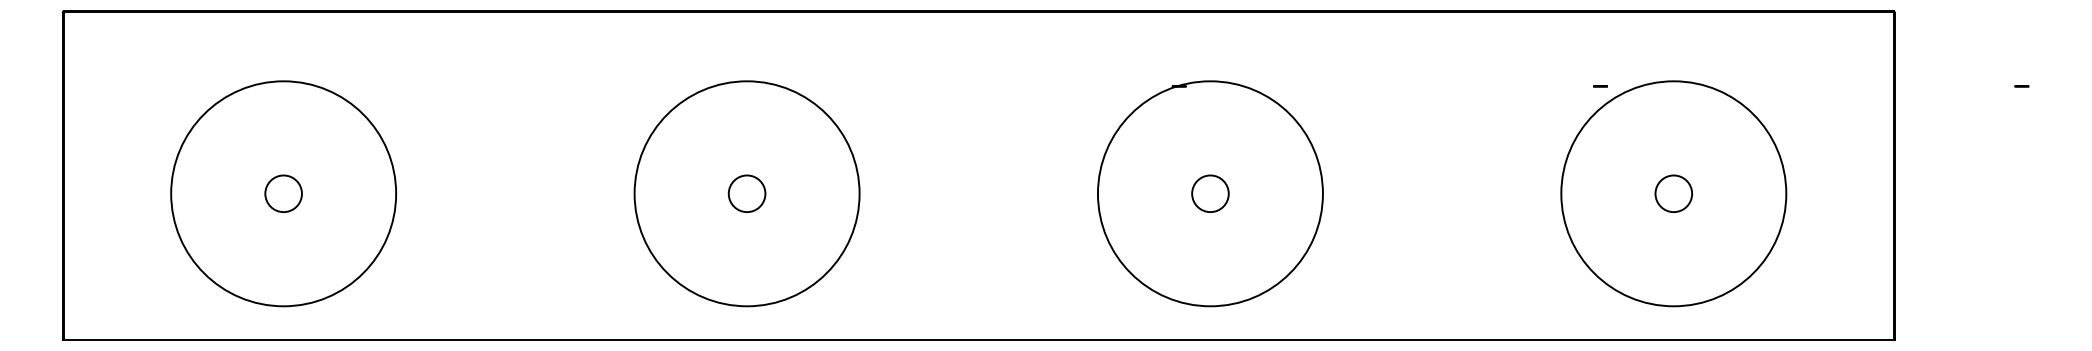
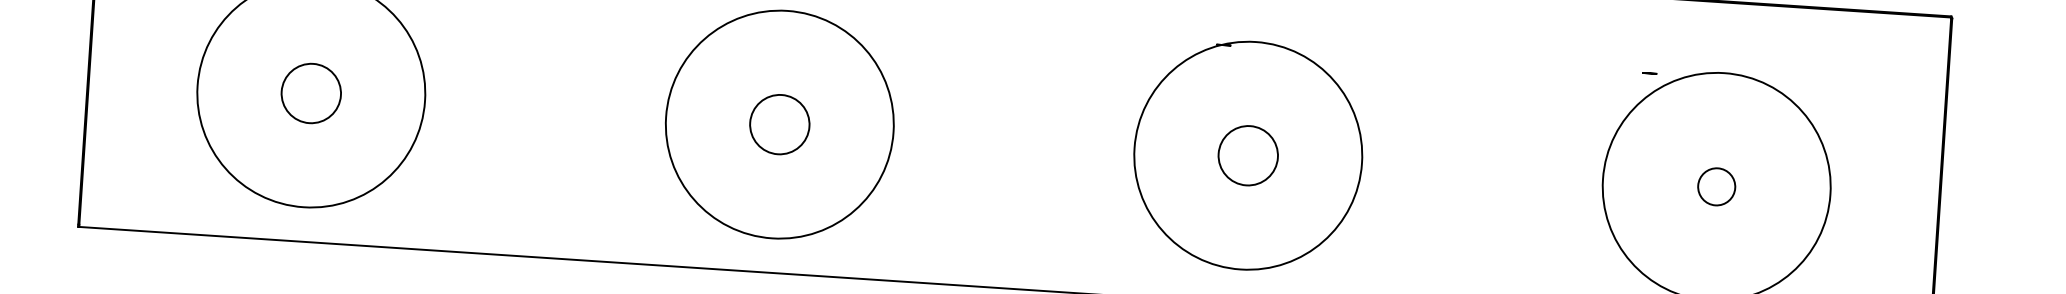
circle: (283, 193) -> (311, 93), size x1.6
circle: (746, 193) -> (779, 124), size x1.6
circle: (1210, 193) -> (1248, 155), size x1.6

